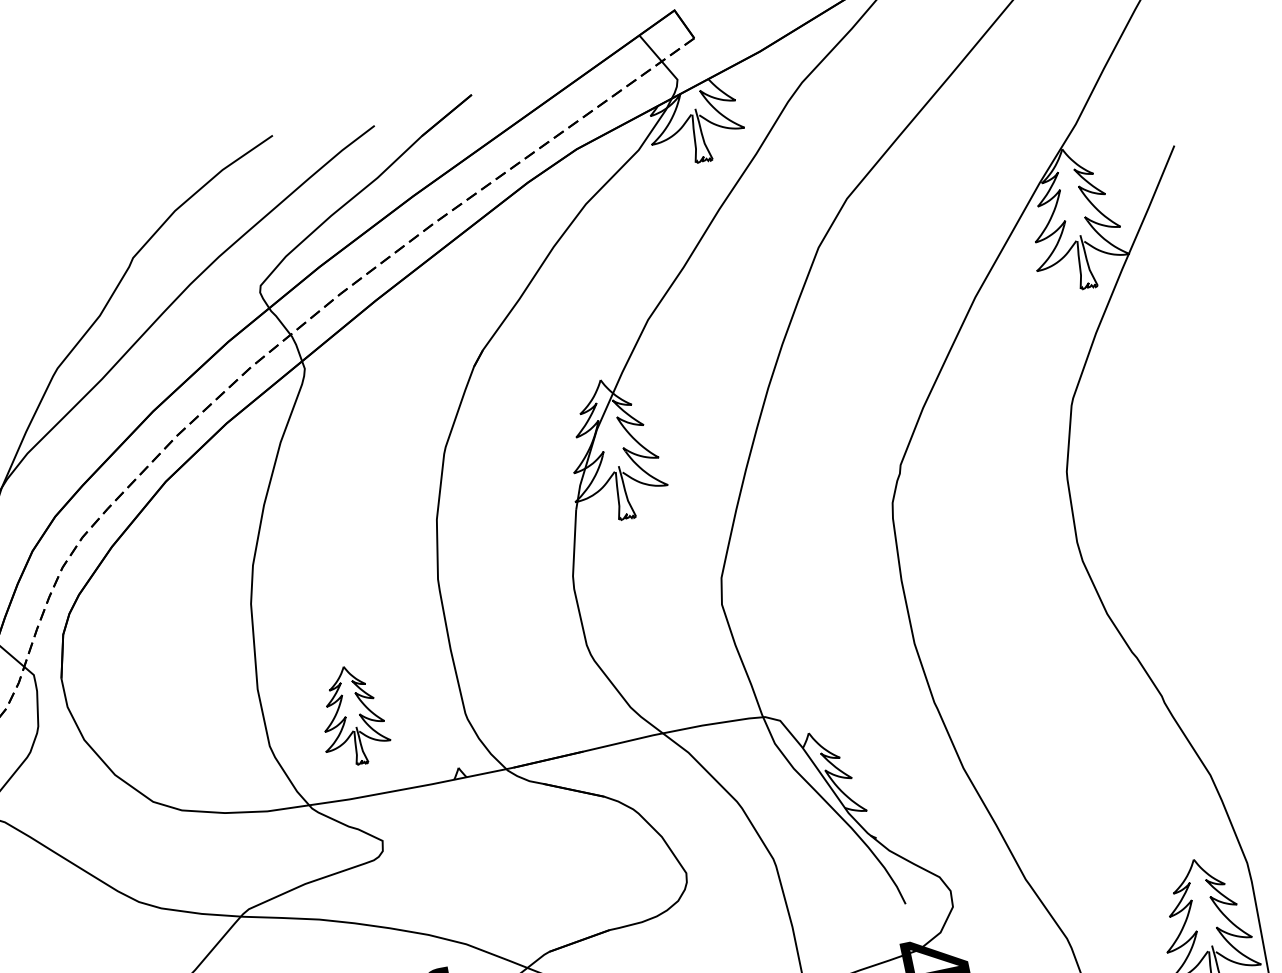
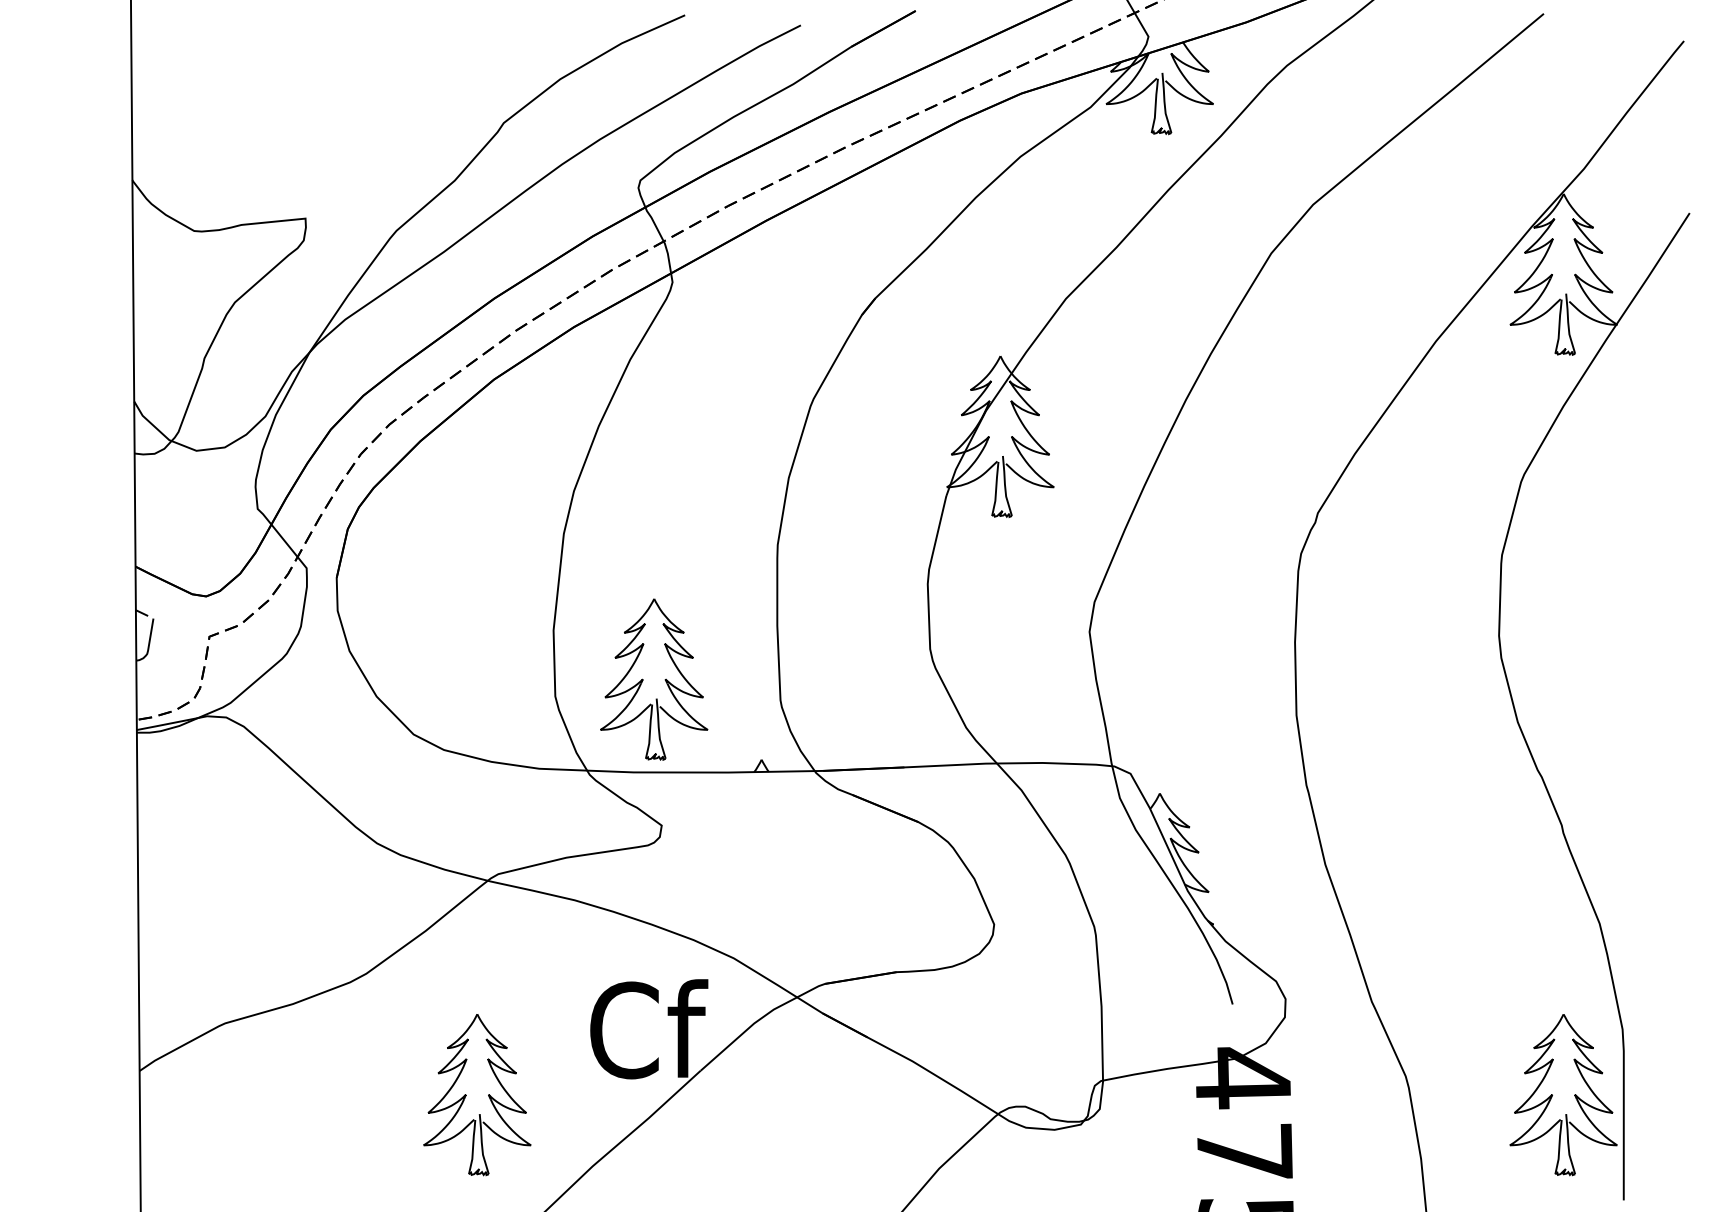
part: (352, 715) -> (654, 679), size x1.43

